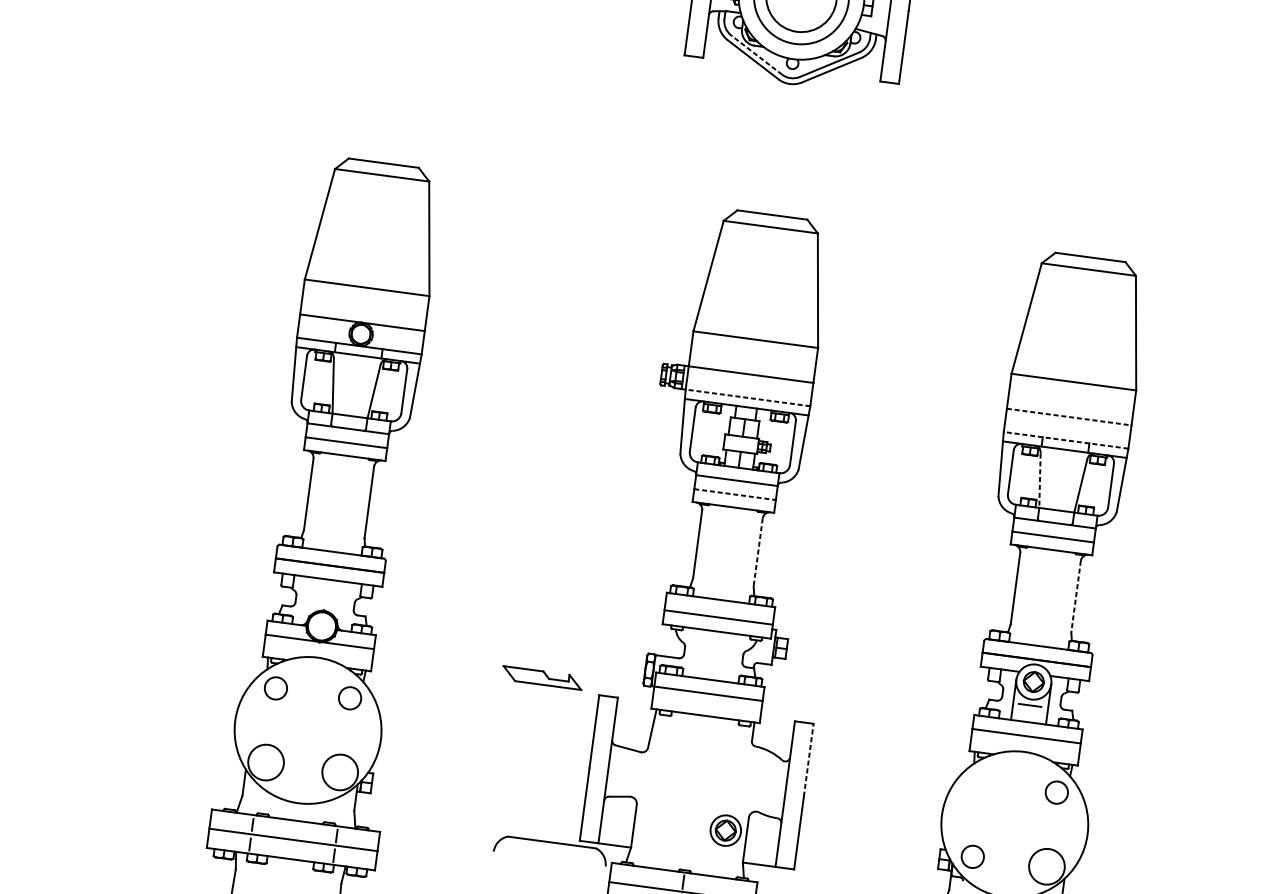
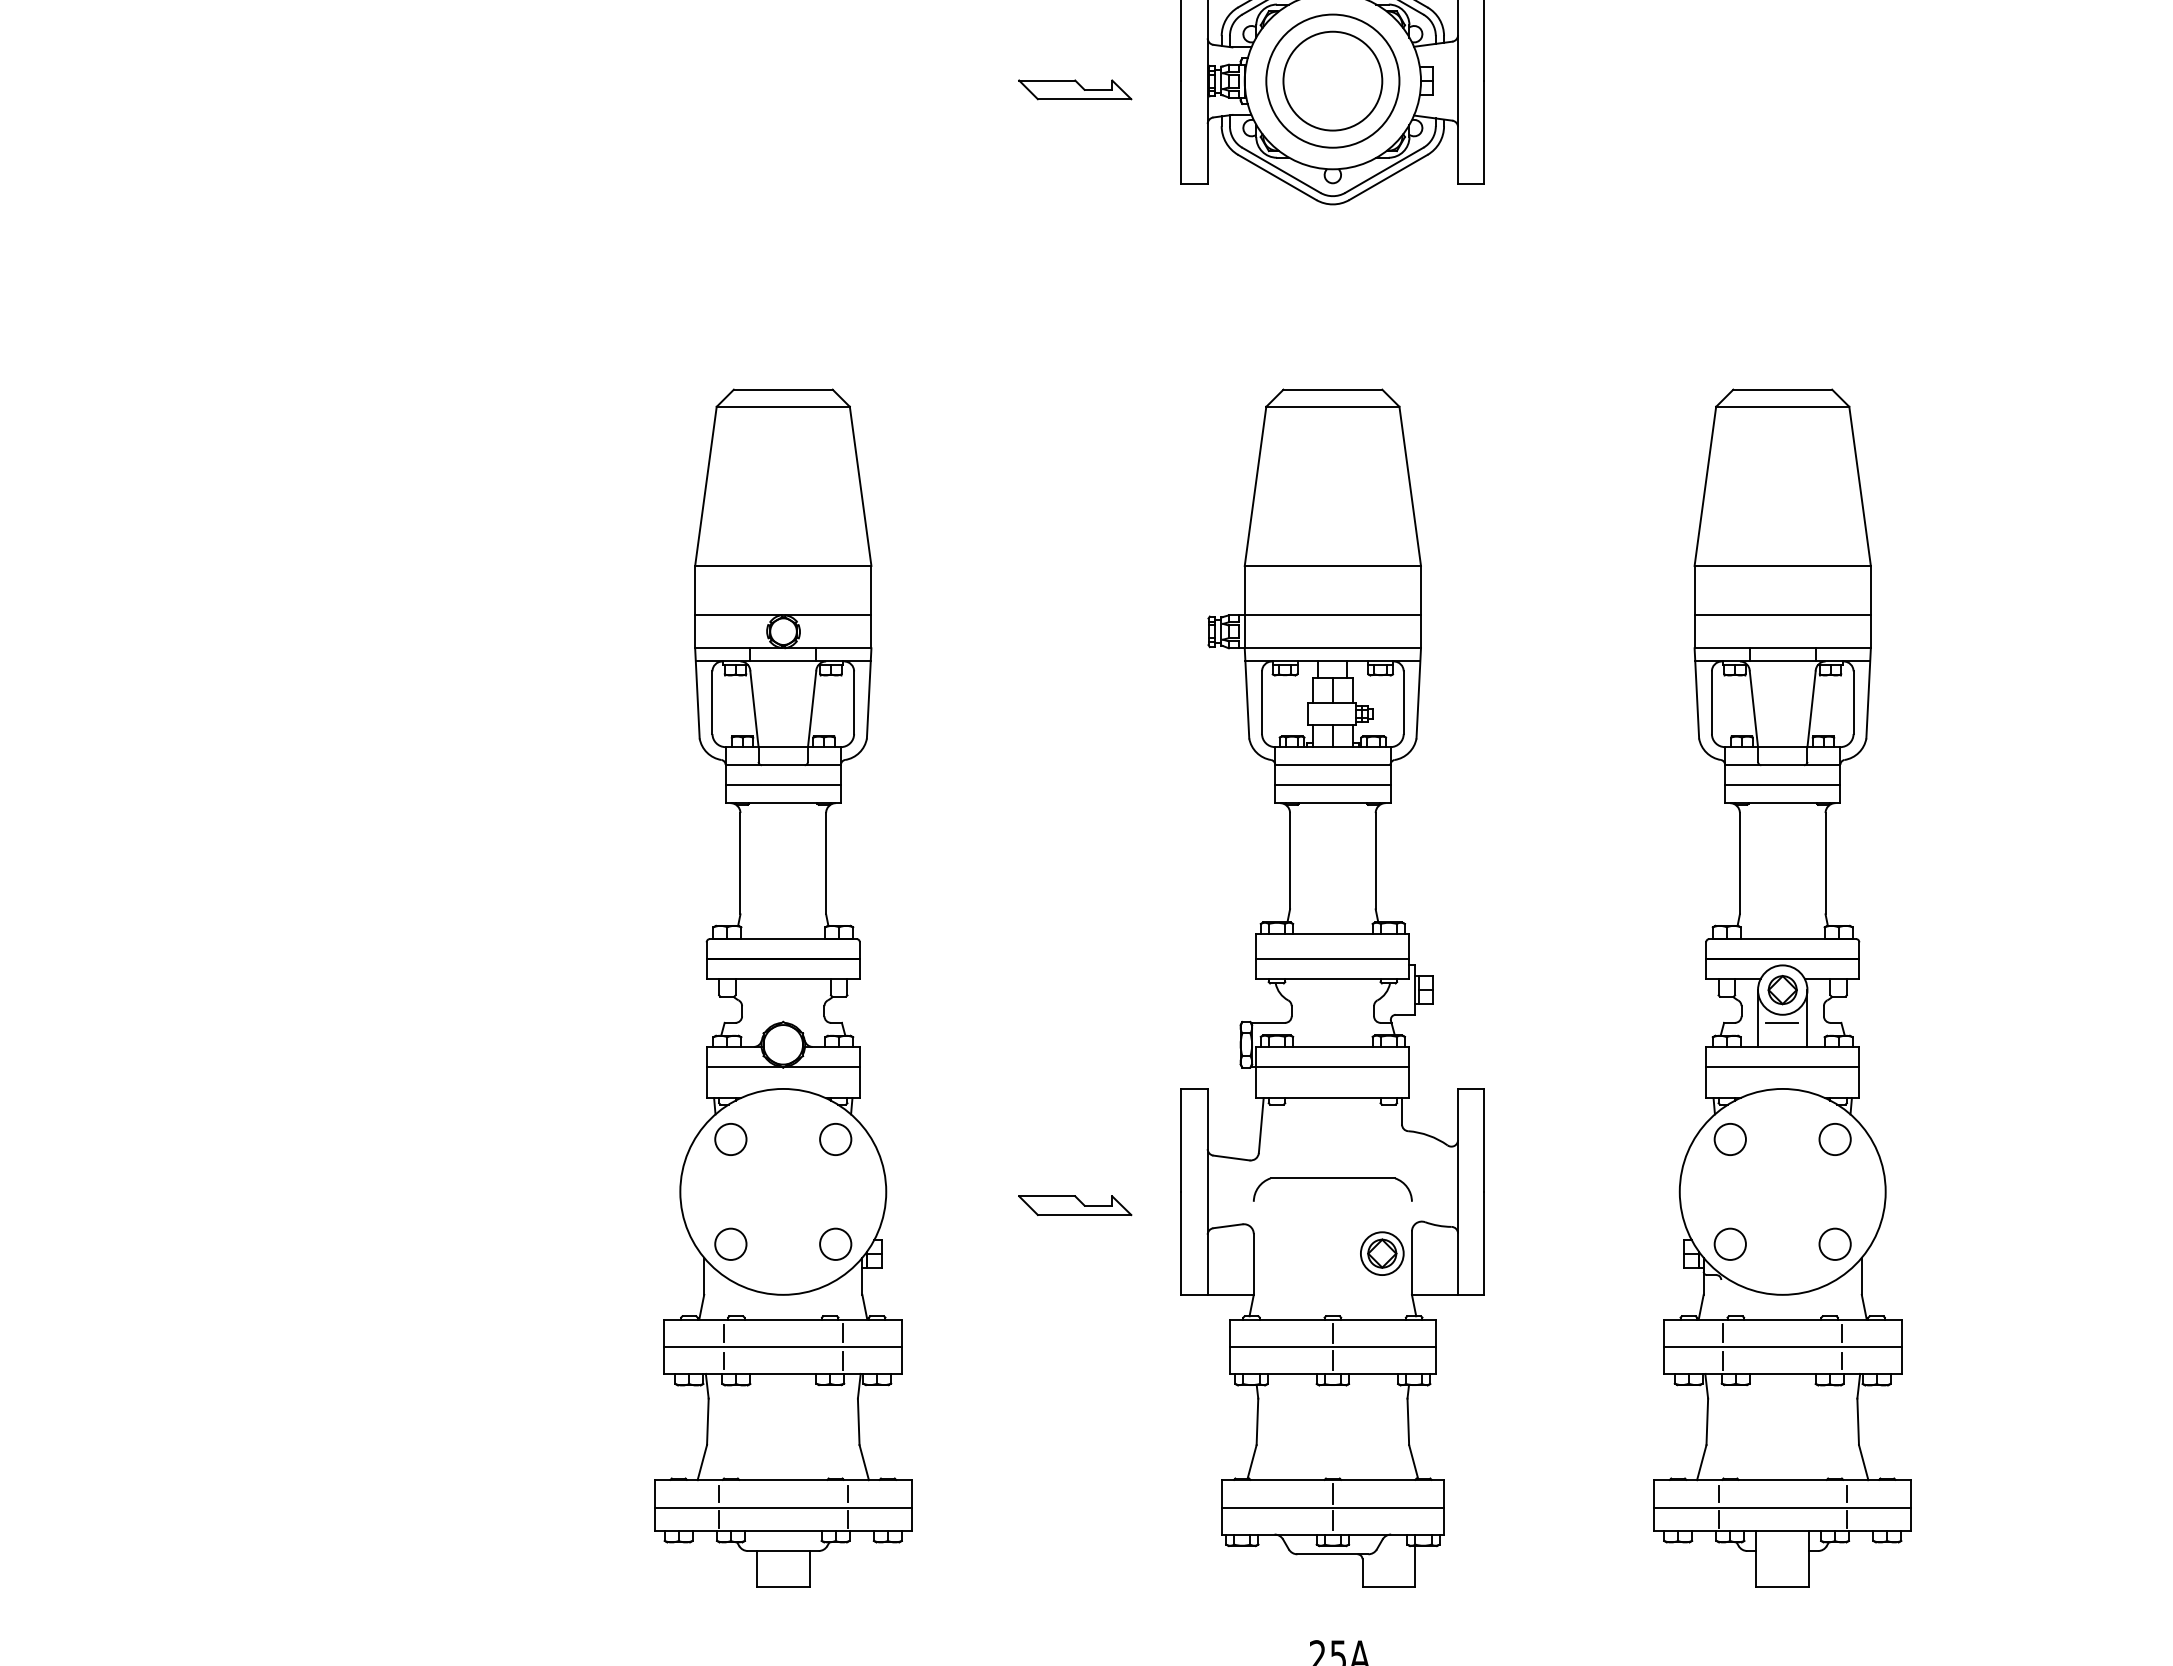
line: (756, 55) -> (1280, 170), dashed -> solid
line: (747, 398) -> (1332, 648), dashed -> solid
line: (1069, 417) -> (1783, 615), dashed -> solid
line: (1065, 440) -> (1782, 648), dashed -> solid
line: (1039, 480) -> (1753, 709), dashed -> solid
line: (734, 494) -> (1332, 785), dashed -> solid
line: (758, 552) -> (1375, 861), dashed -> solid
line: (1076, 596) -> (1825, 863), dashed -> solid
part: (542, 677) -> (1075, 1205), moved
line: (808, 759) -> (1484, 1139), dashed -> solid
circle: (265, 761) -> (730, 1243), size x0.62
circle: (340, 771) -> (835, 1243), size x0.62
circle: (982, 782) -> (1729, 1139), added
part: (551, 842) -> (1332, 1178), moved
circle: (1046, 866) -> (1834, 1243), size x0.62

